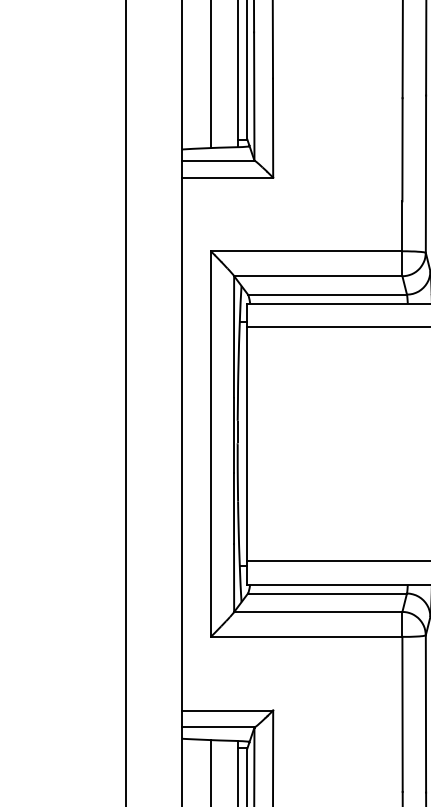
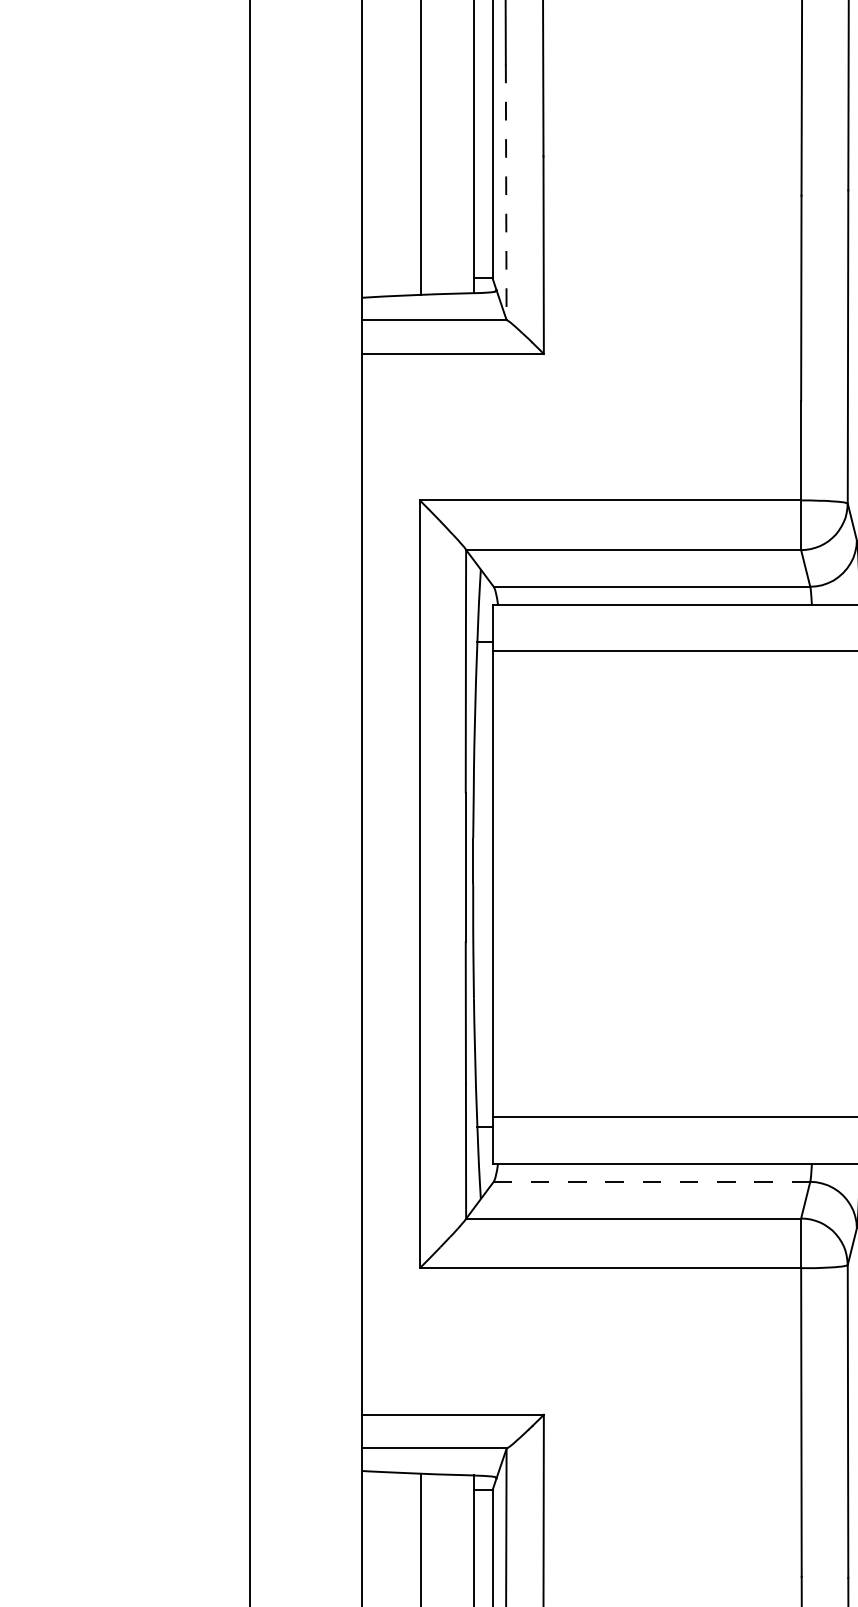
line: (254, 97) -> (506, 194), solid -> dashed
line: (327, 593) -> (651, 1181), solid -> dashed

